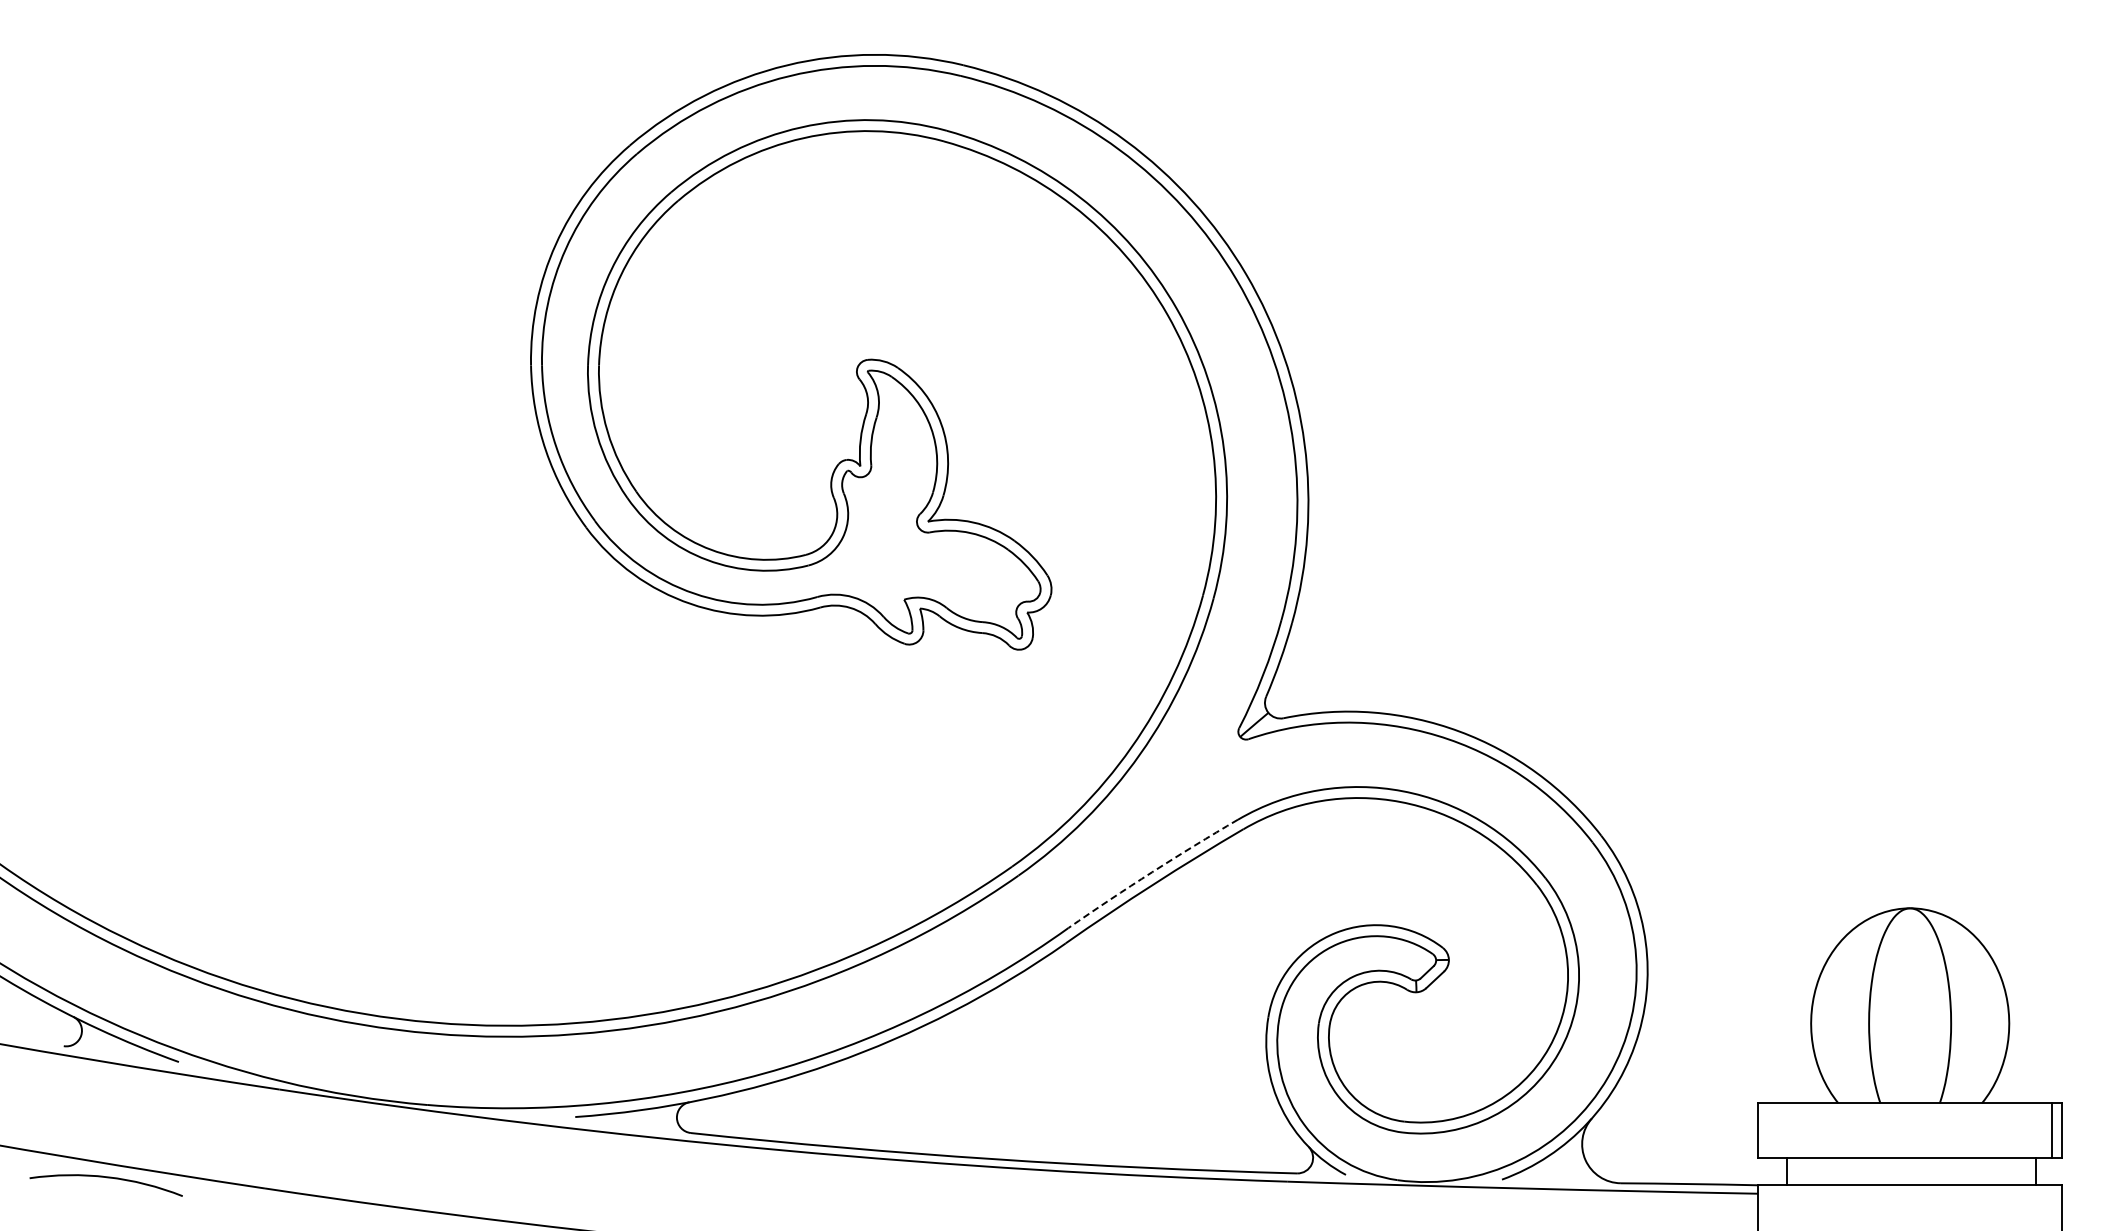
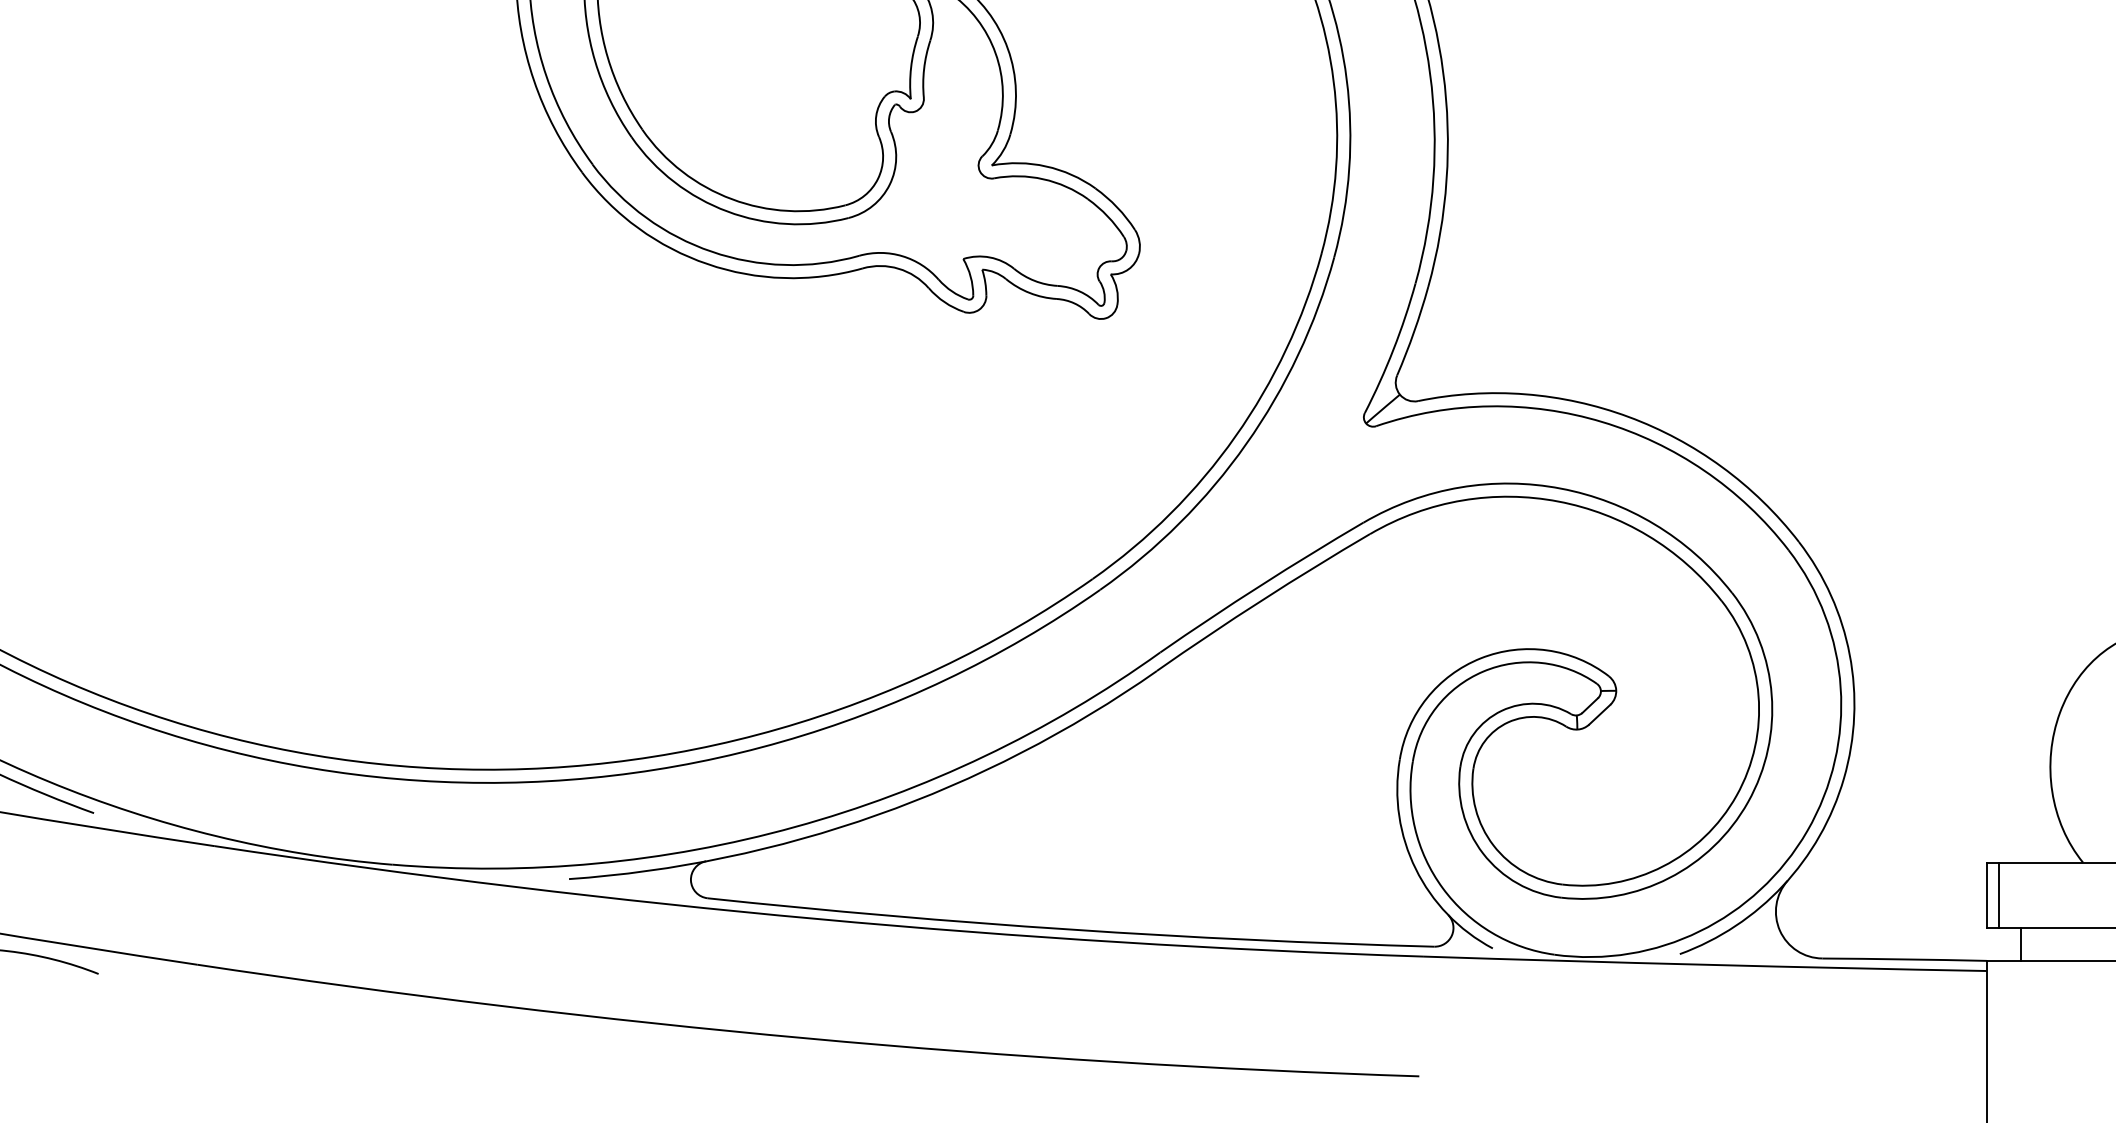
arc: (1152, 872) -> (1260, 585), dashed -> solid
line: (1768, 1130) -> (1999, 895), added

